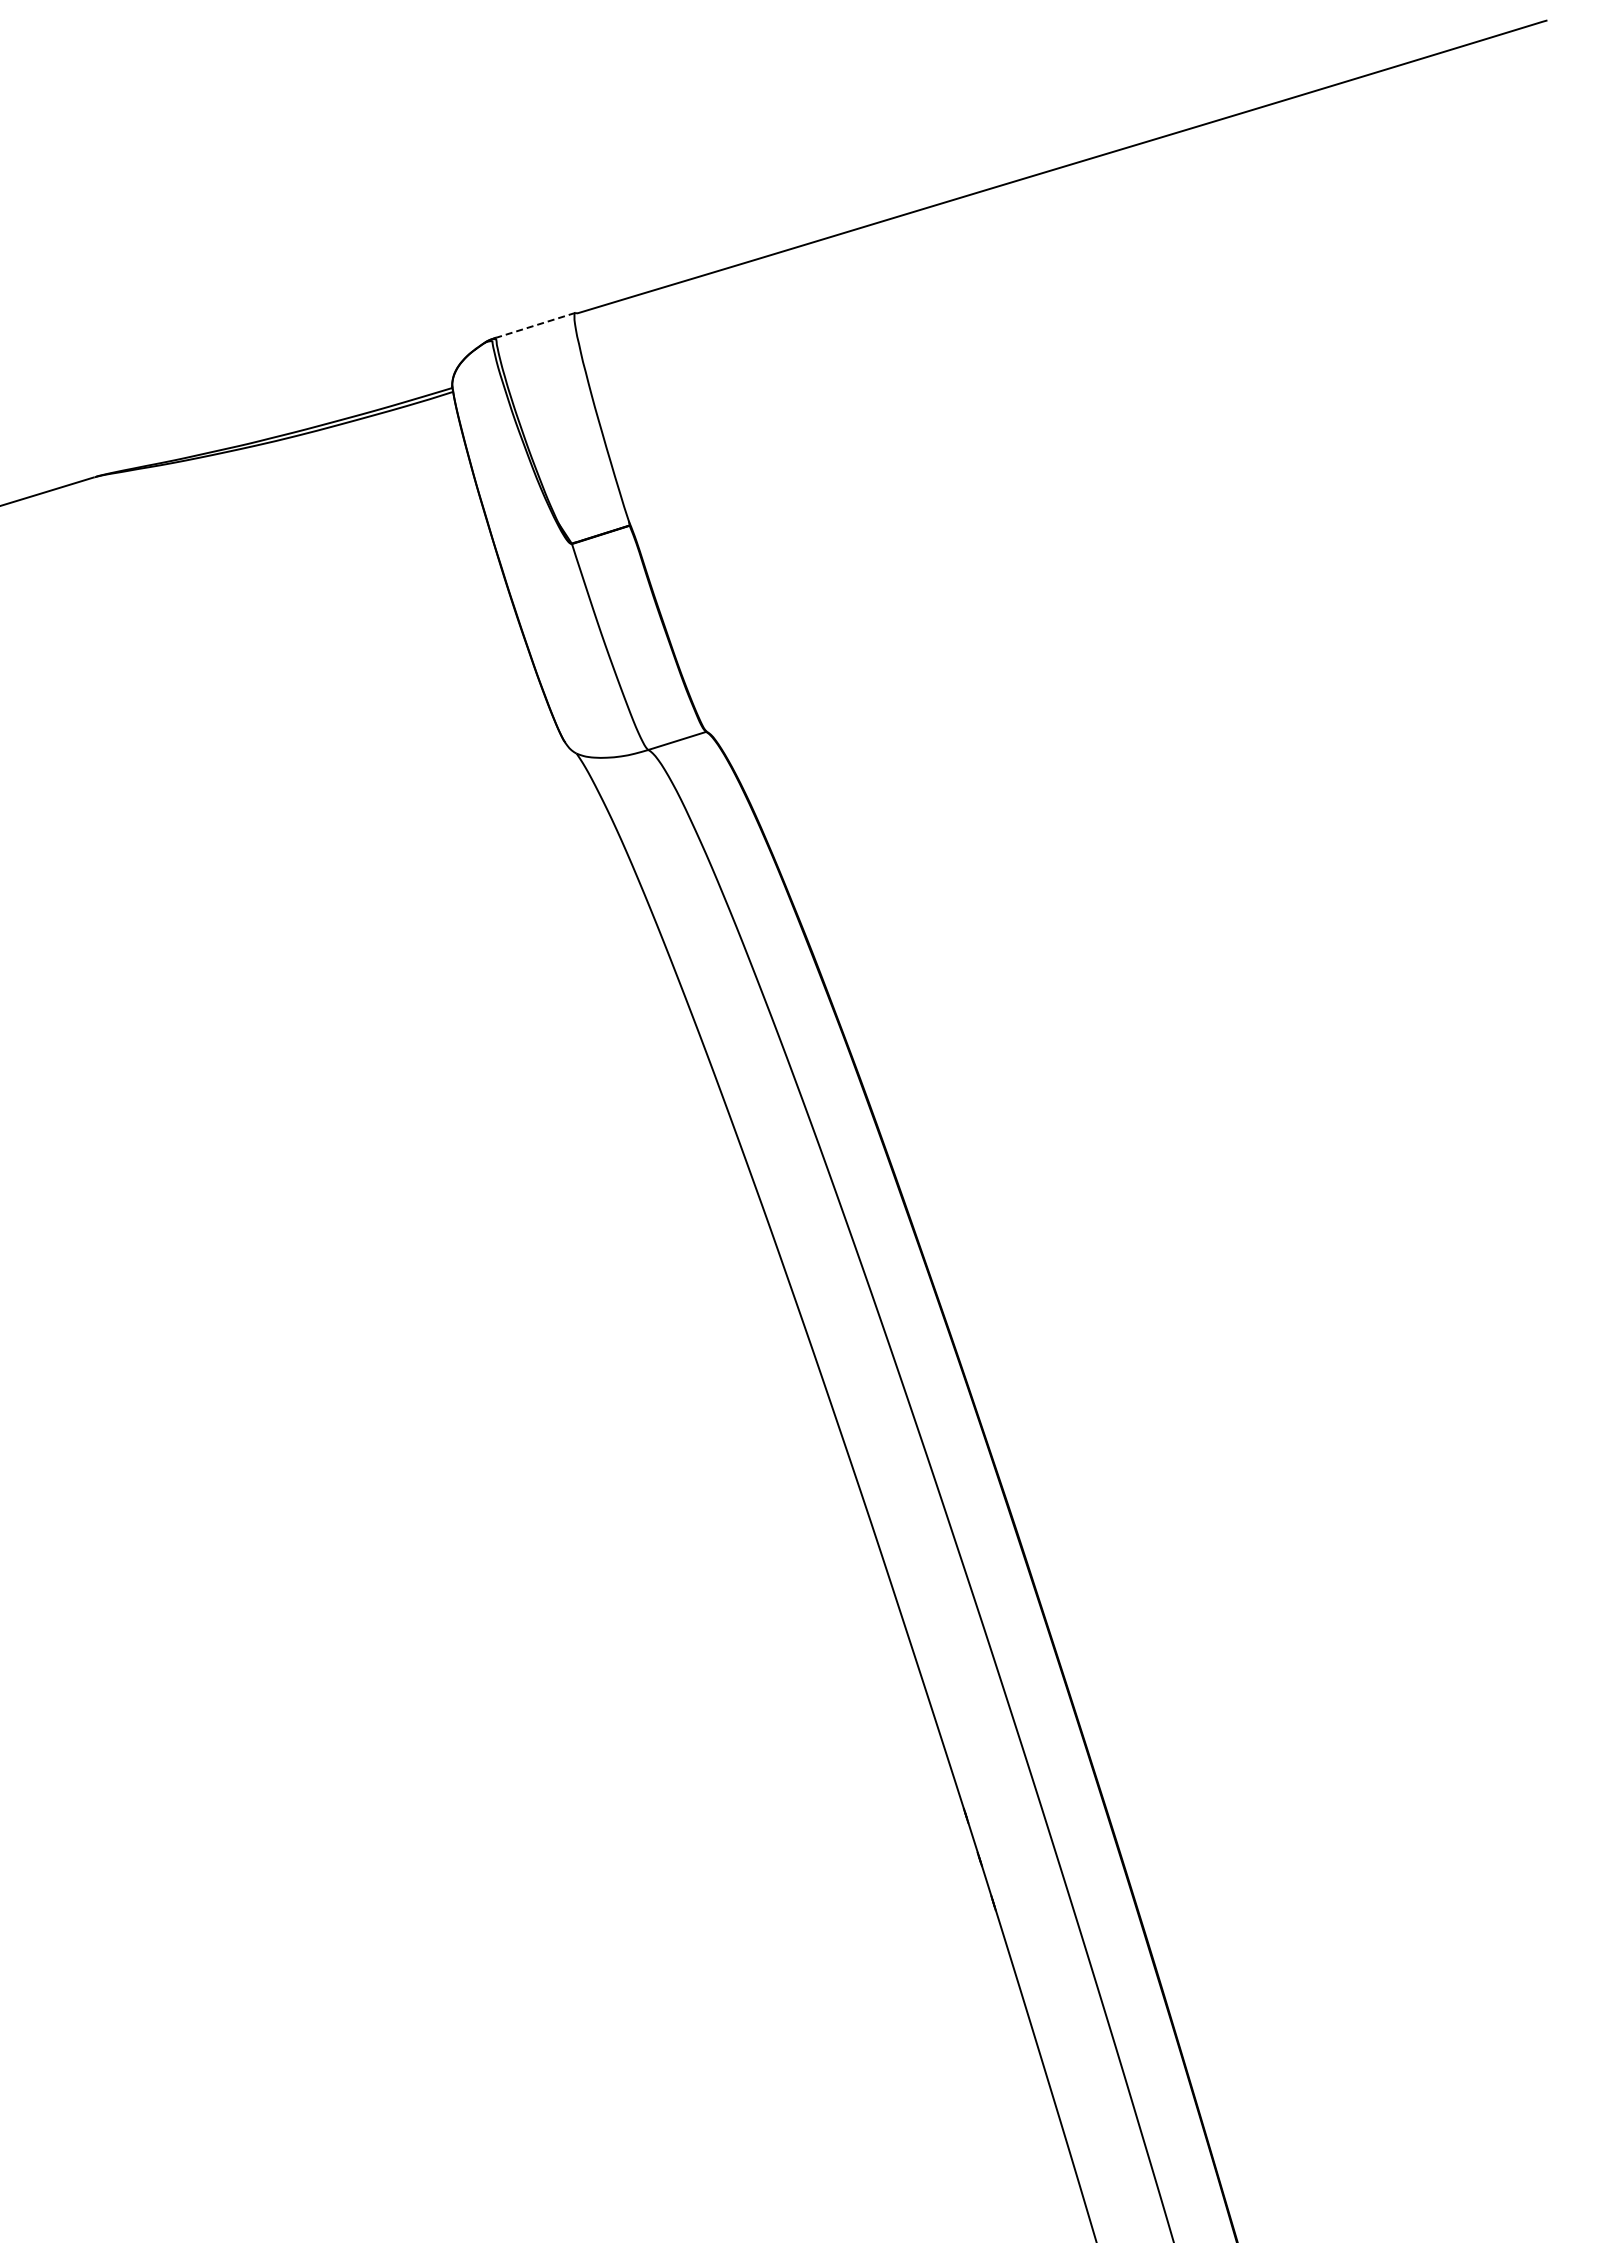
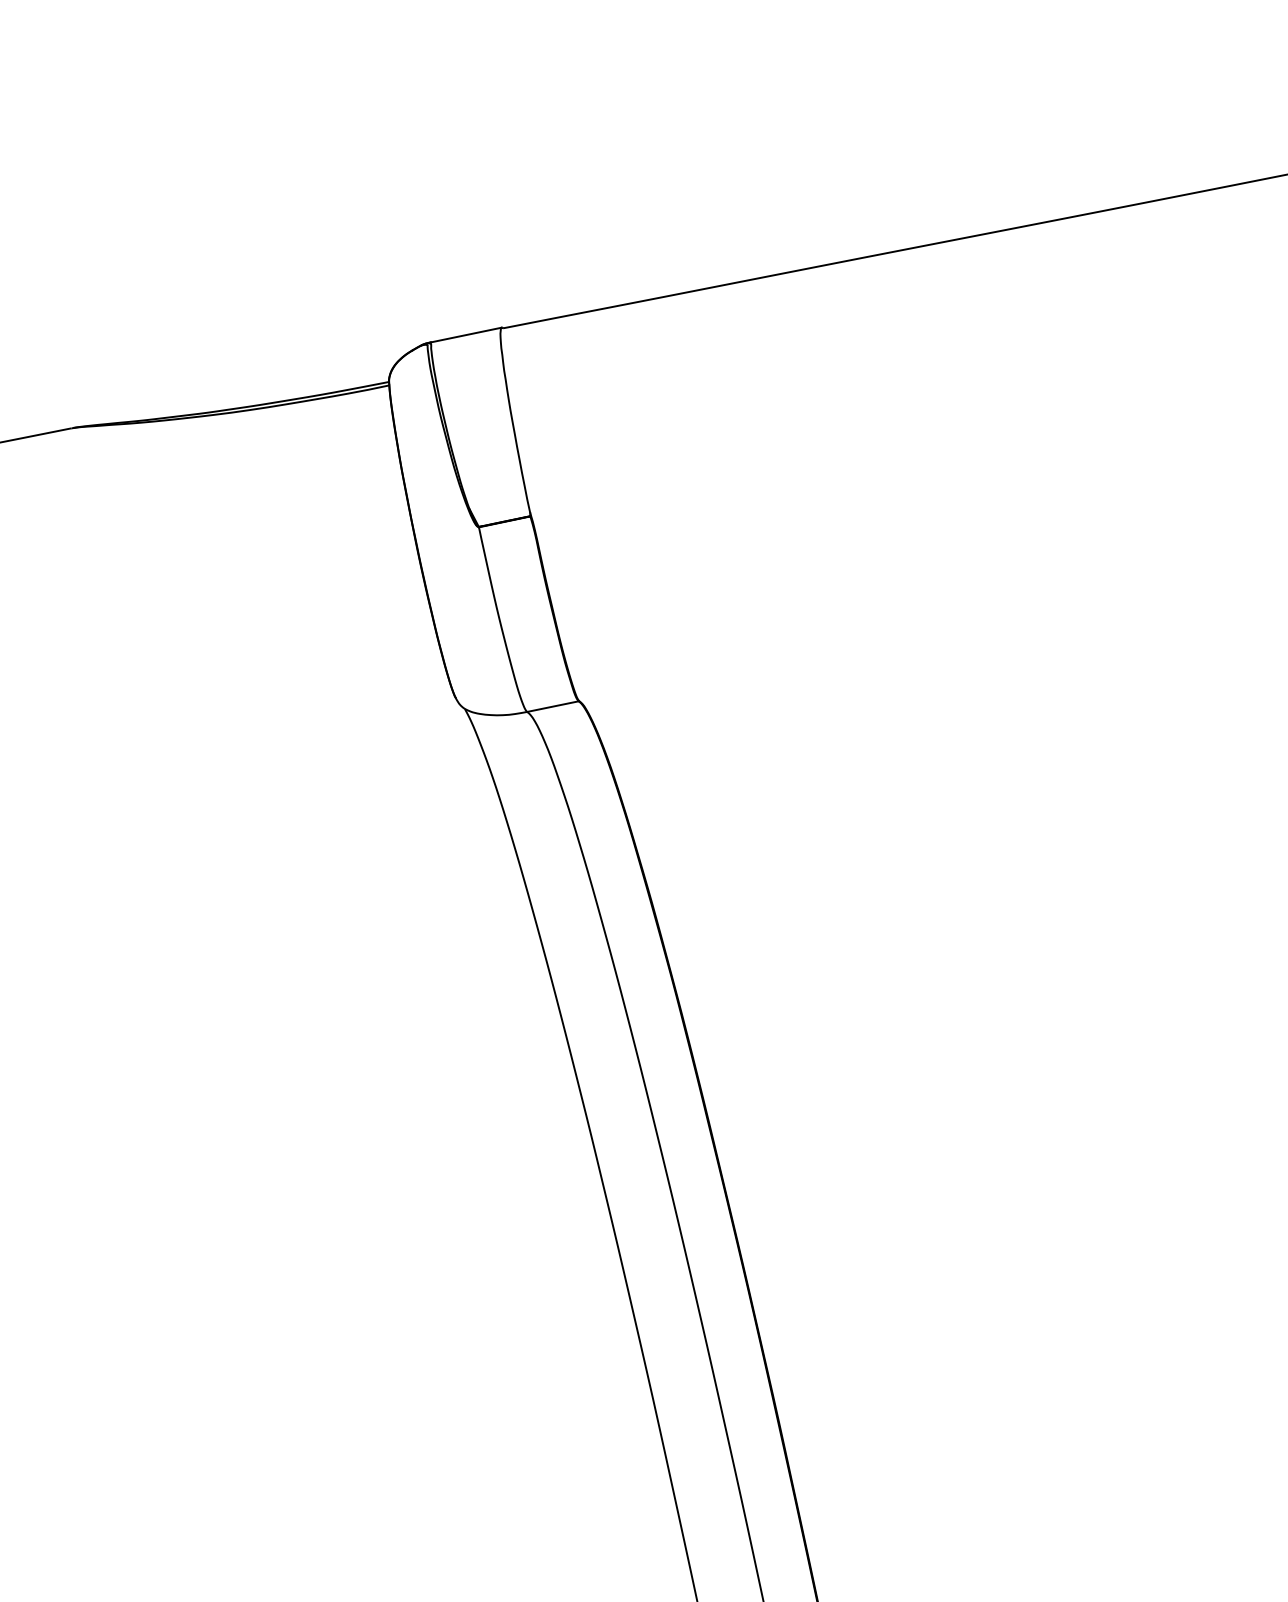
line: (535, 325) -> (466, 335), dashed -> solid

